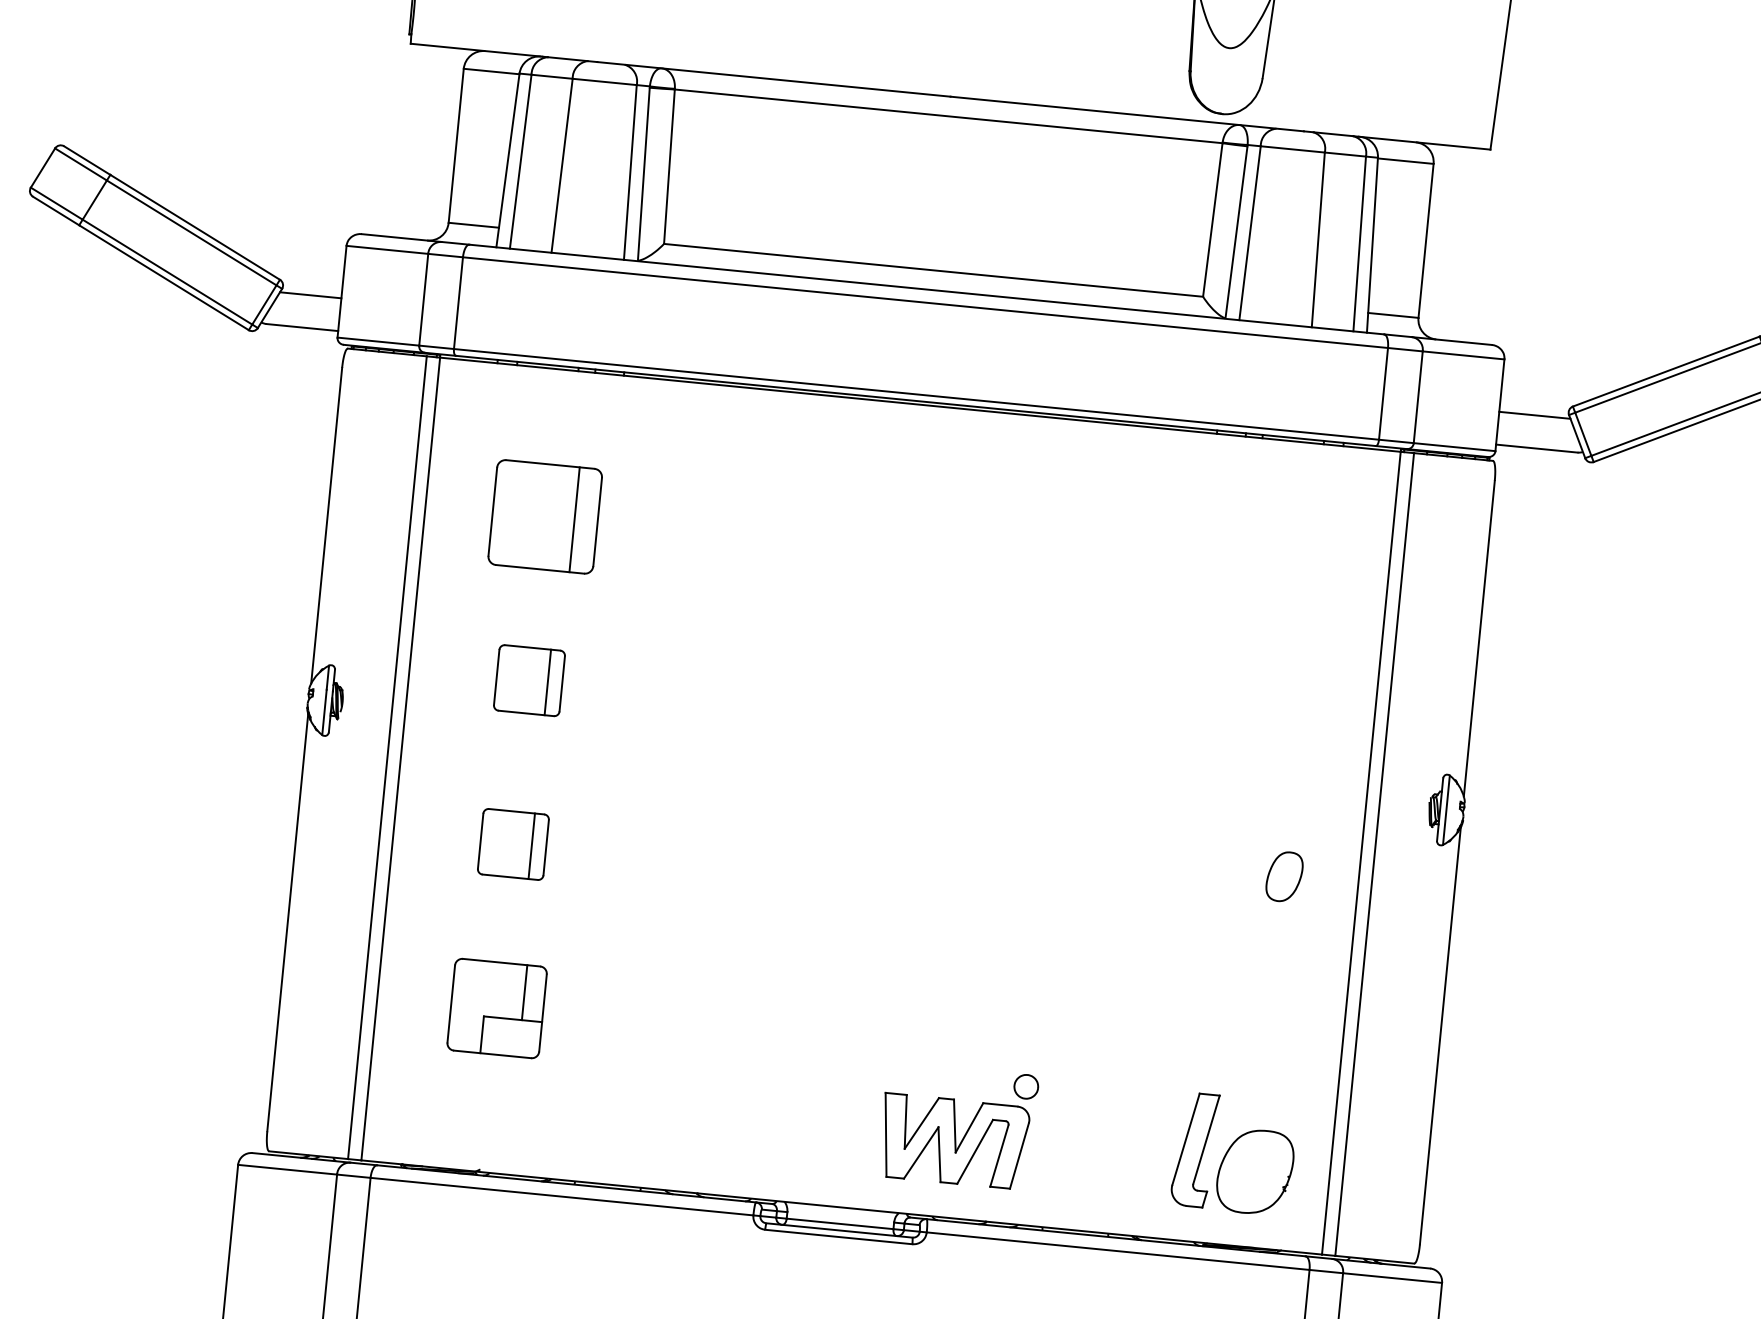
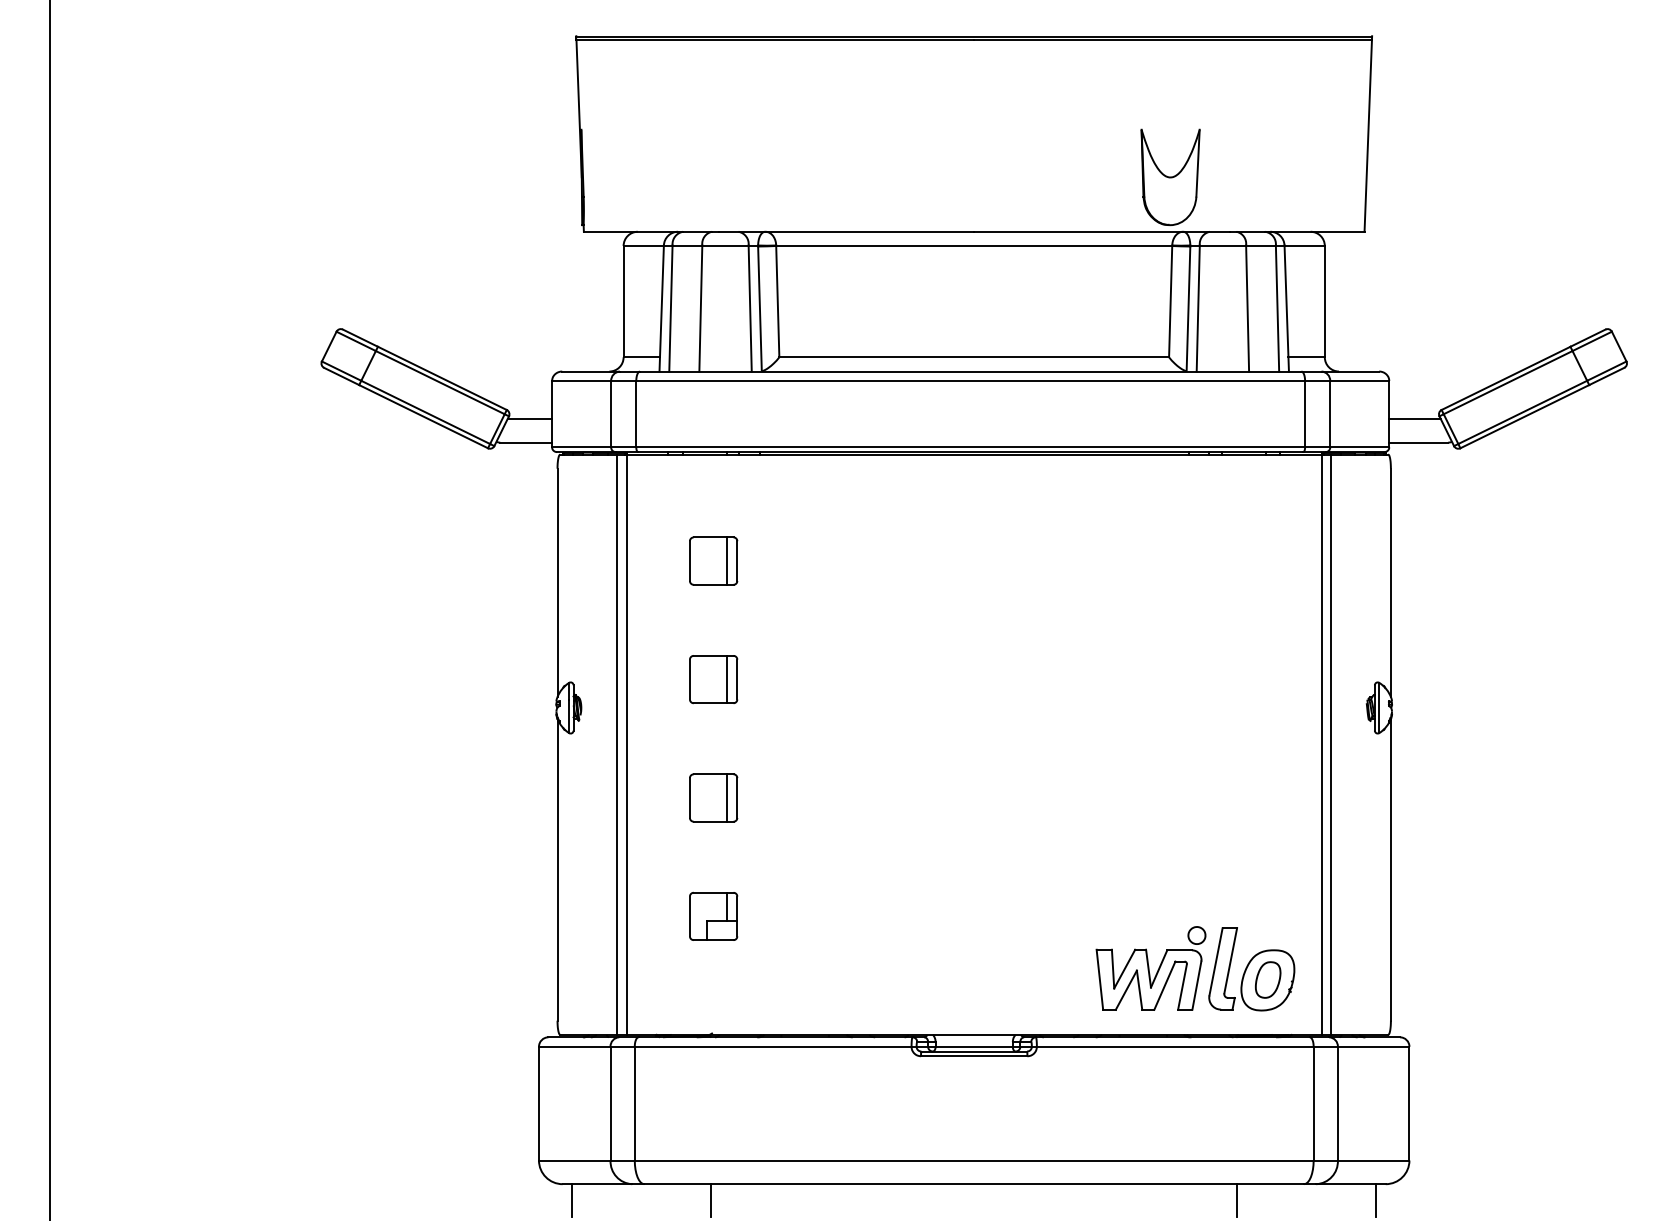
part: (545, 515) -> (713, 560), size x0.62
part: (1285, 876) -> (1268, 979), moved
part: (497, 1006) -> (713, 915), size x0.71
part: (957, 1126) -> (1150, 968), moved

